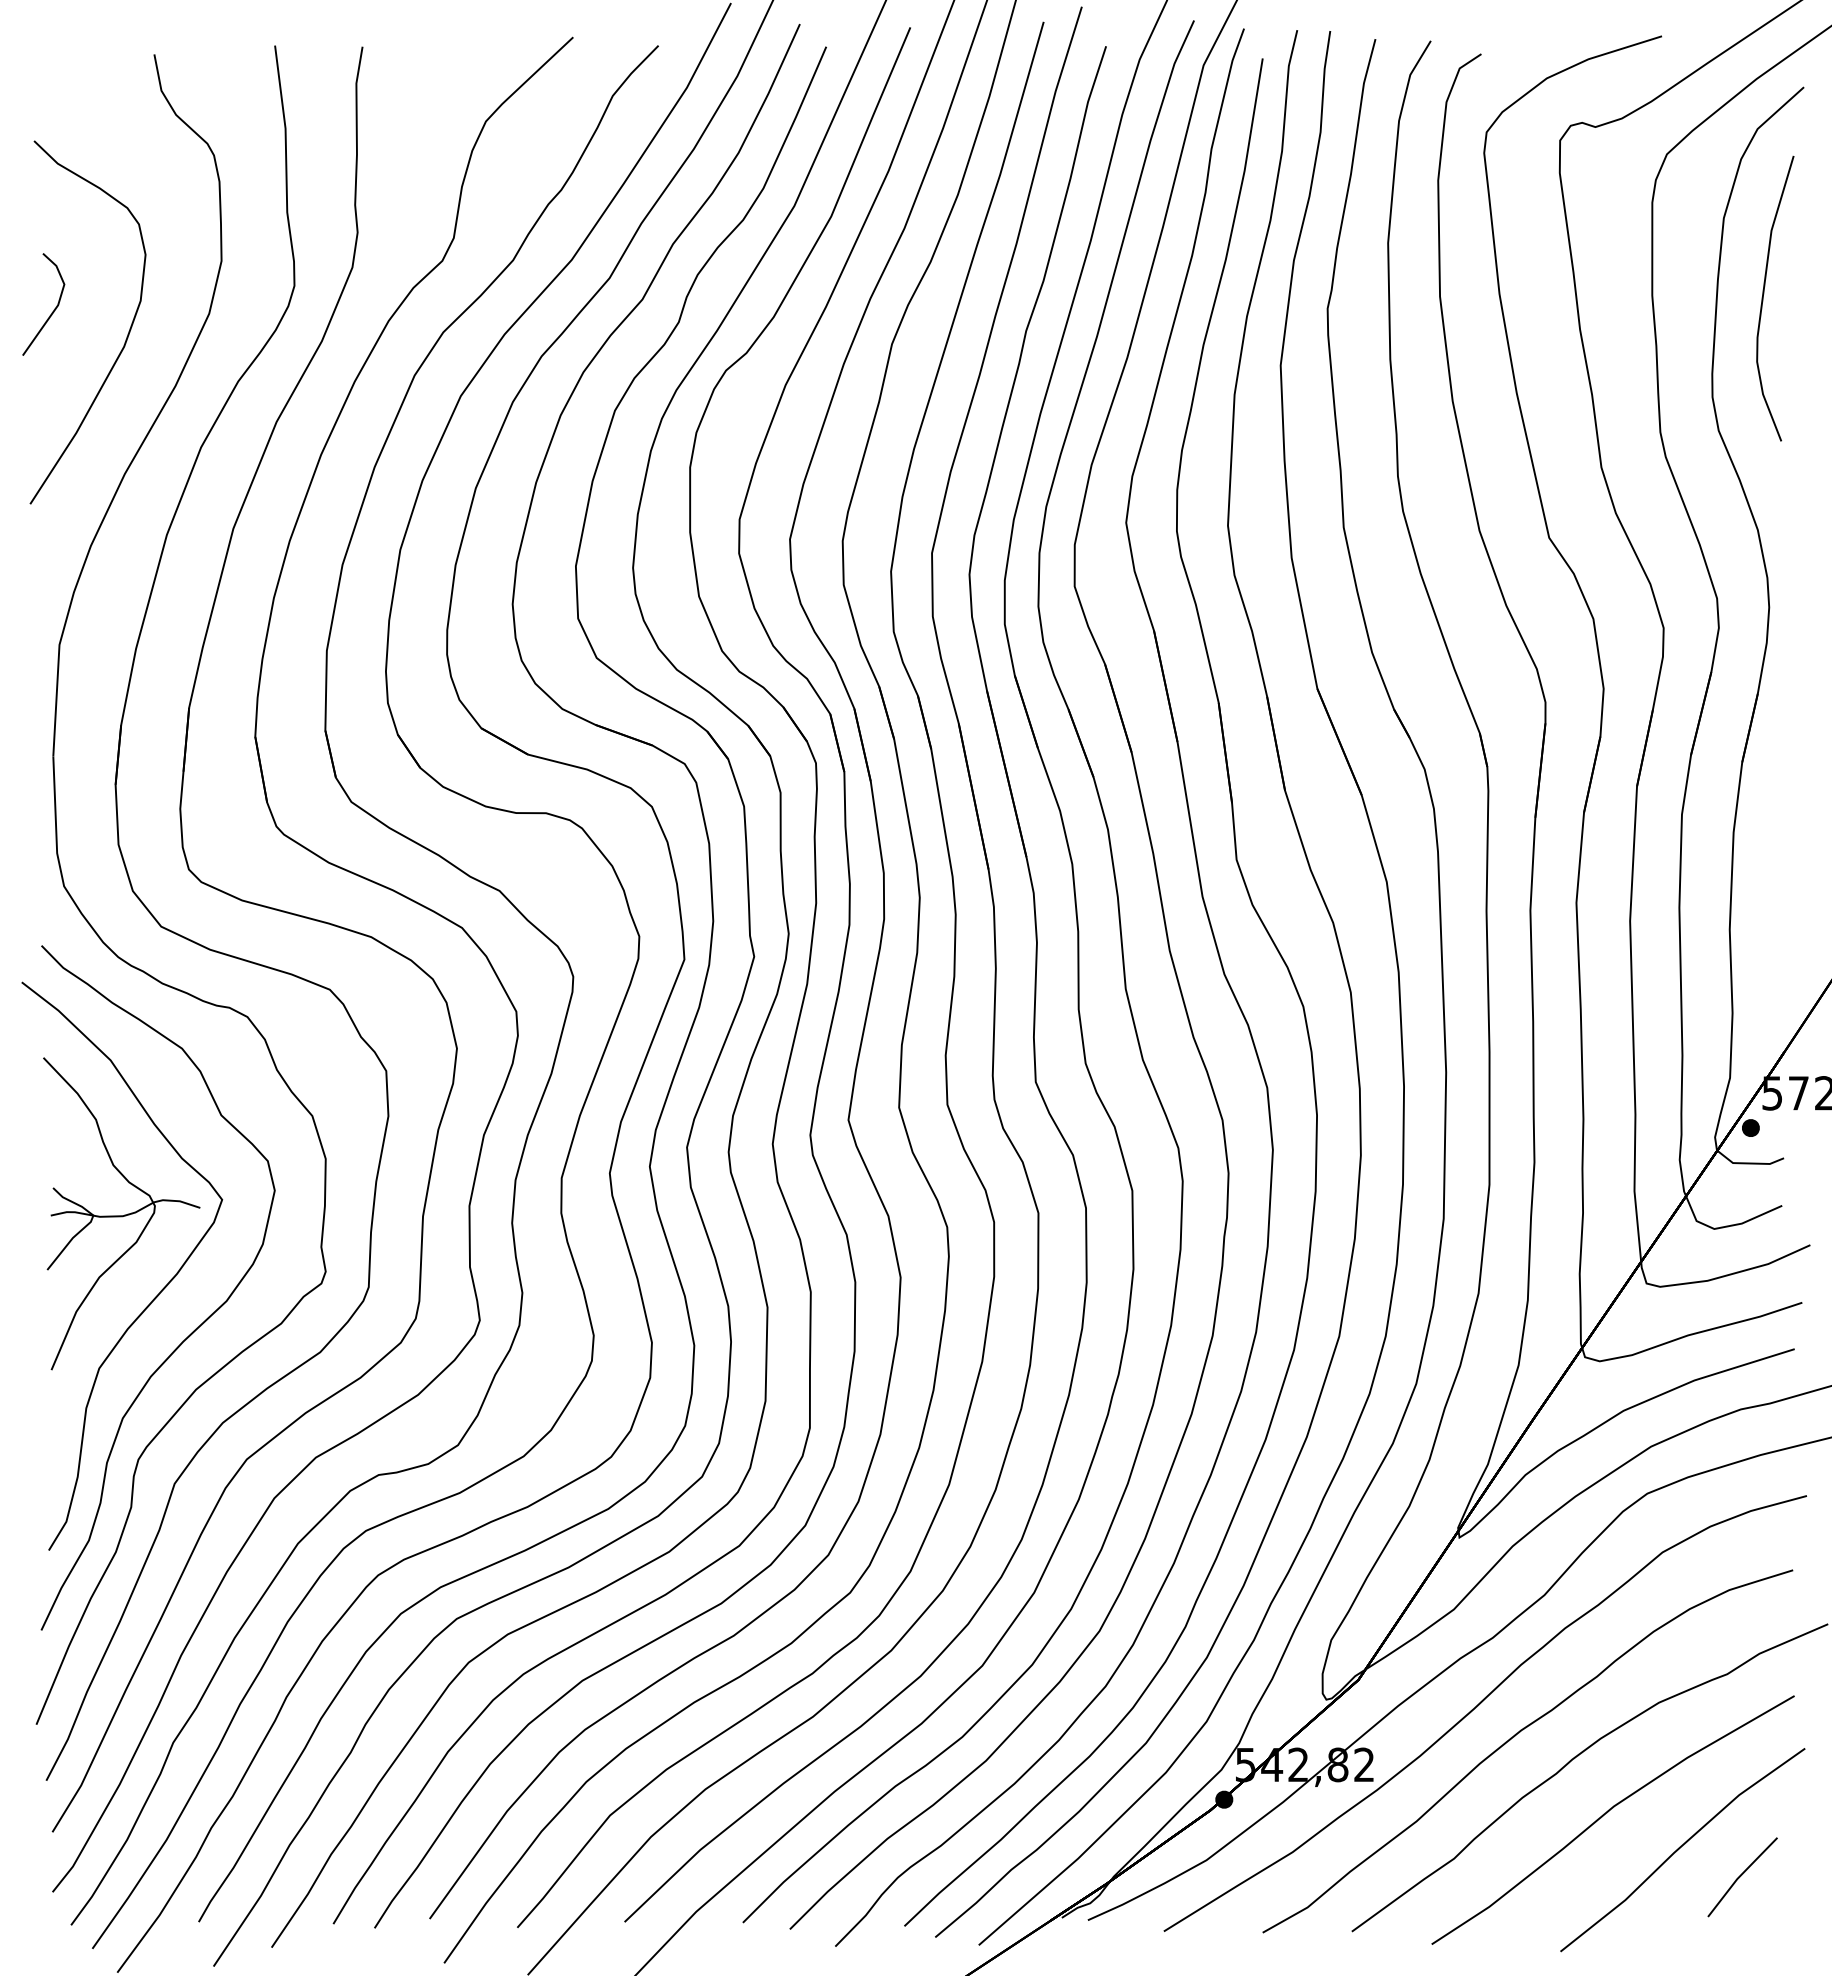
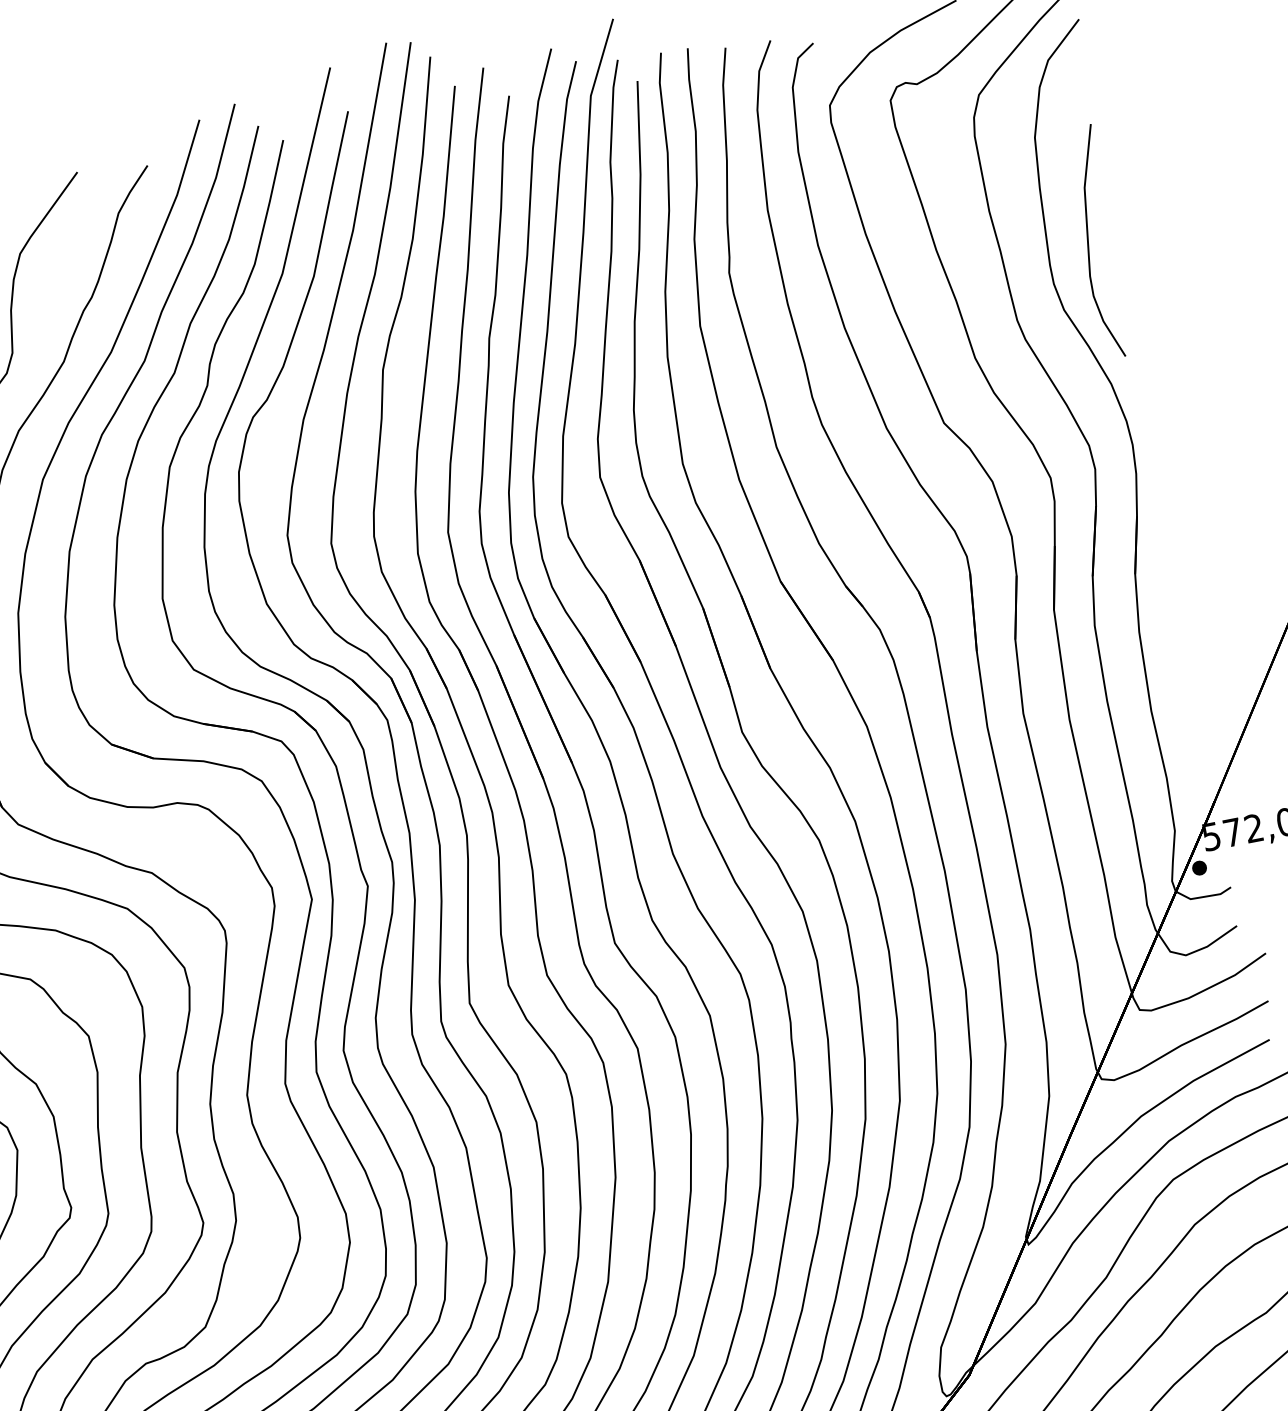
curve: (1764, 294) -> (1088, 240), moved

